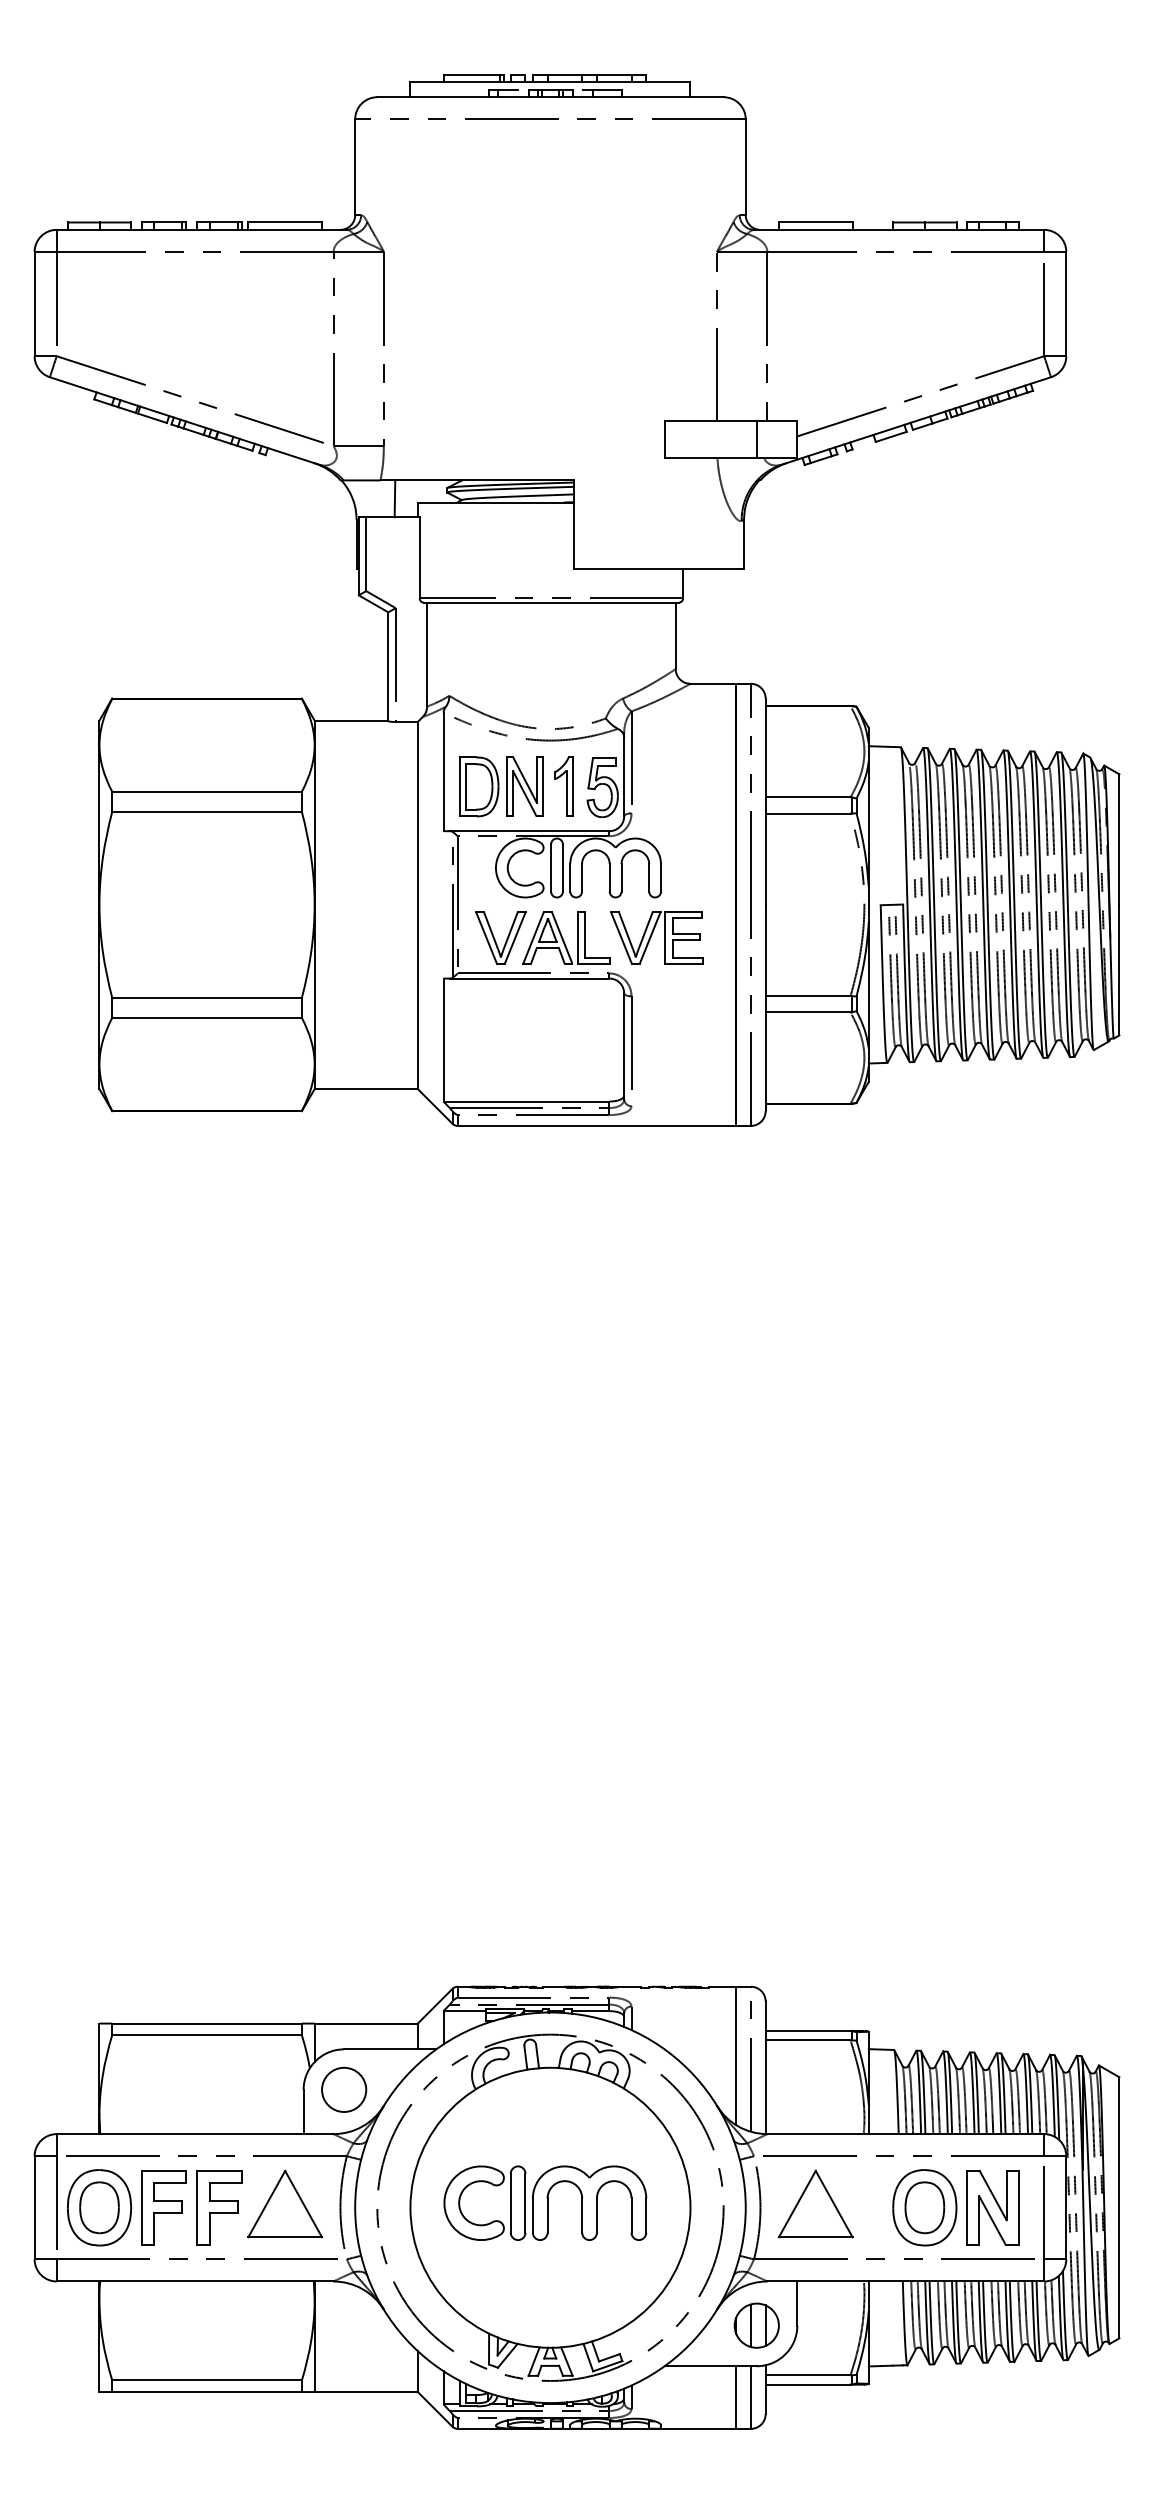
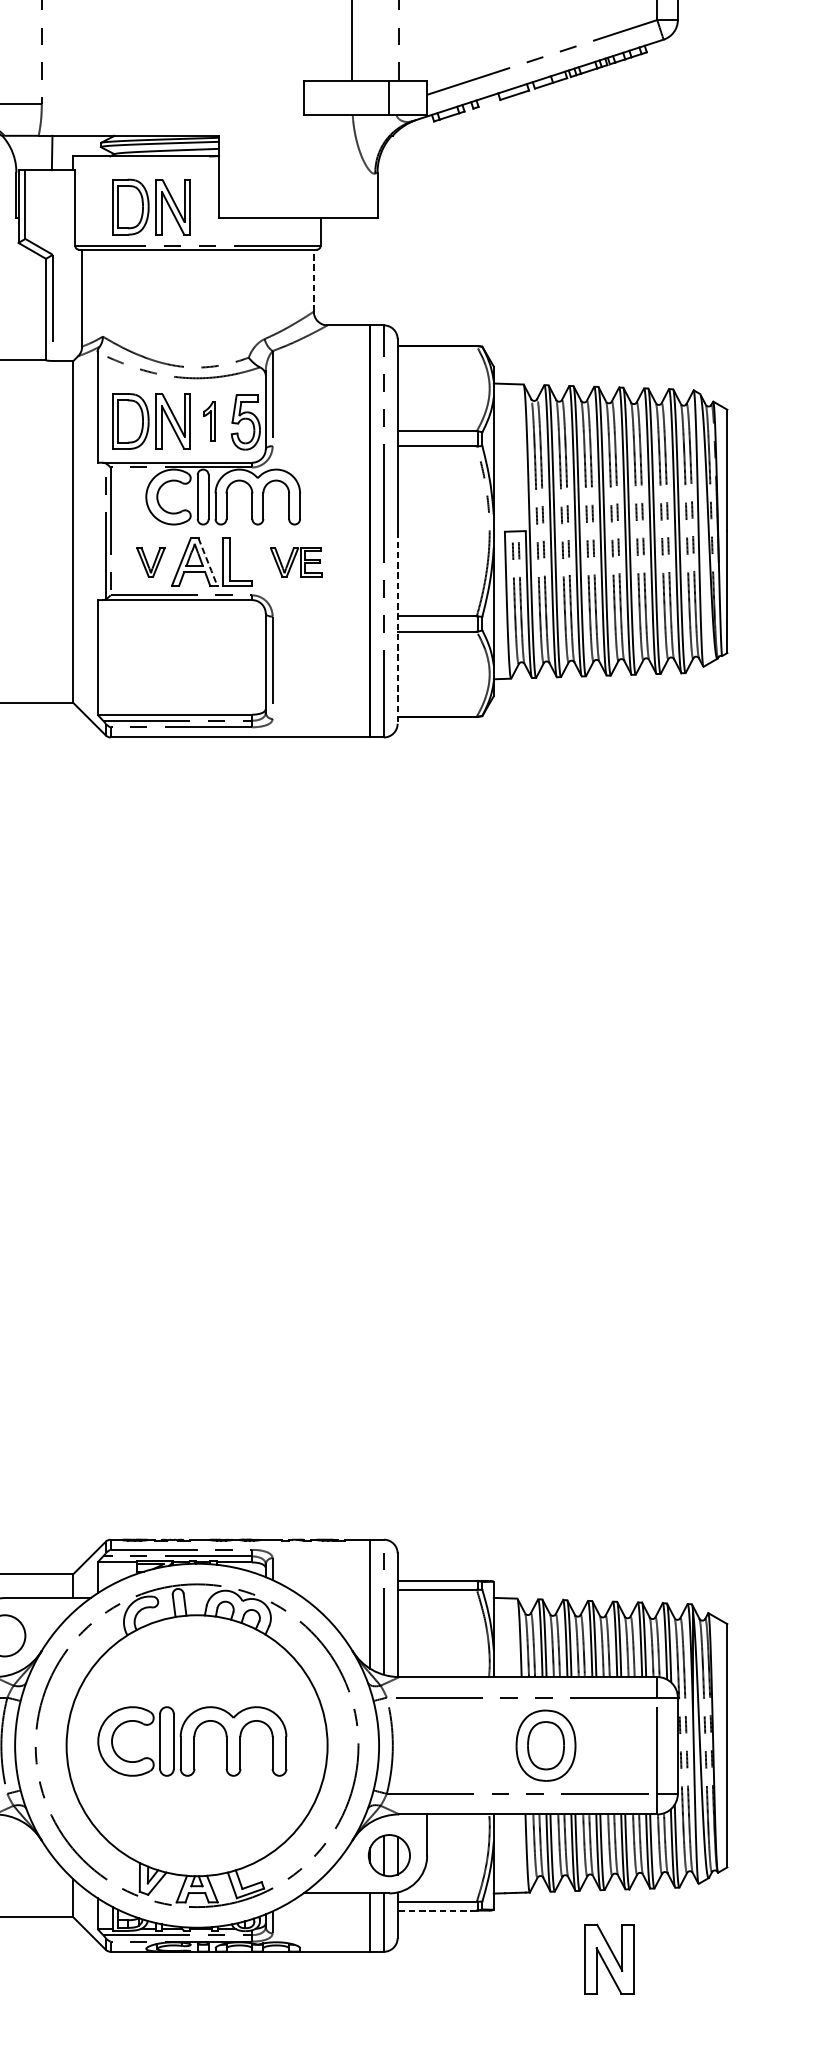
part: (501, 556) -> (151, 206), added
line: (675, 635) -> (313, 280), solid -> dashed
part: (563, 786) -> (209, 421), size x0.7
part: (500, 937) -> (150, 561), size x0.6
part: (656, 937) -> (295, 561), size x0.6
line: (562, 938) -> (208, 562), solid -> dashed
line: (765, 1008) -> (397, 627), solid -> dashed
part: (815, 2203) -> (444, 1741), removed
part: (992, 2207) -> (609, 1958), moved
line: (807, 2384) -> (436, 1910), solid -> dashed

